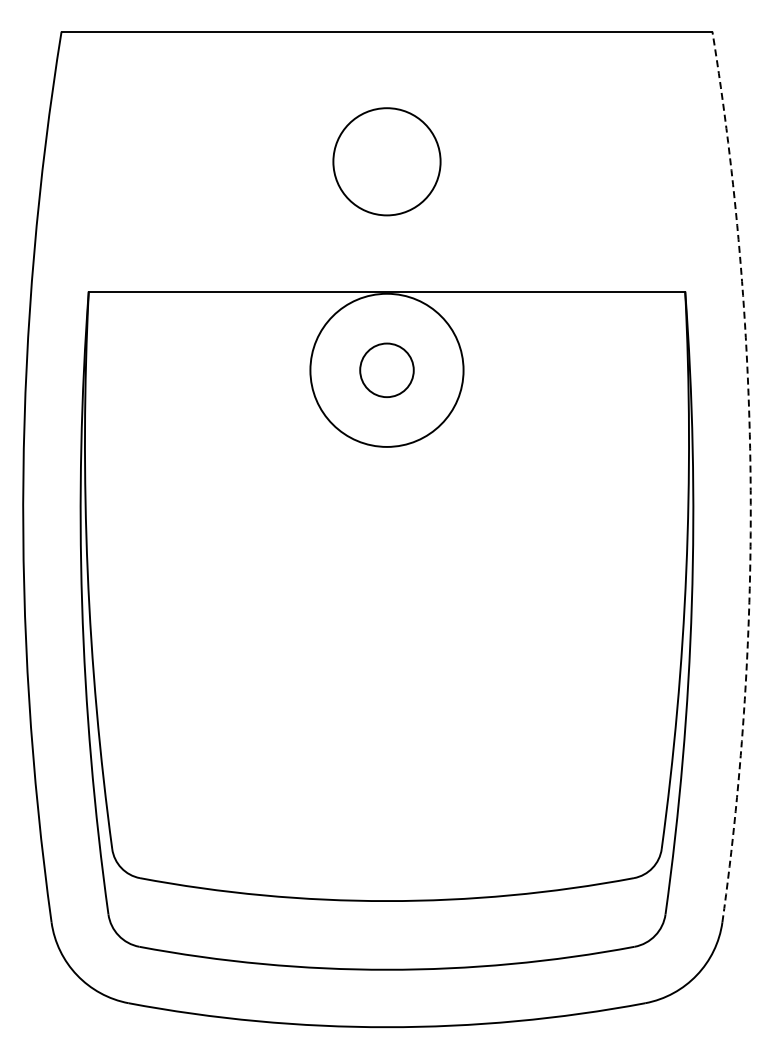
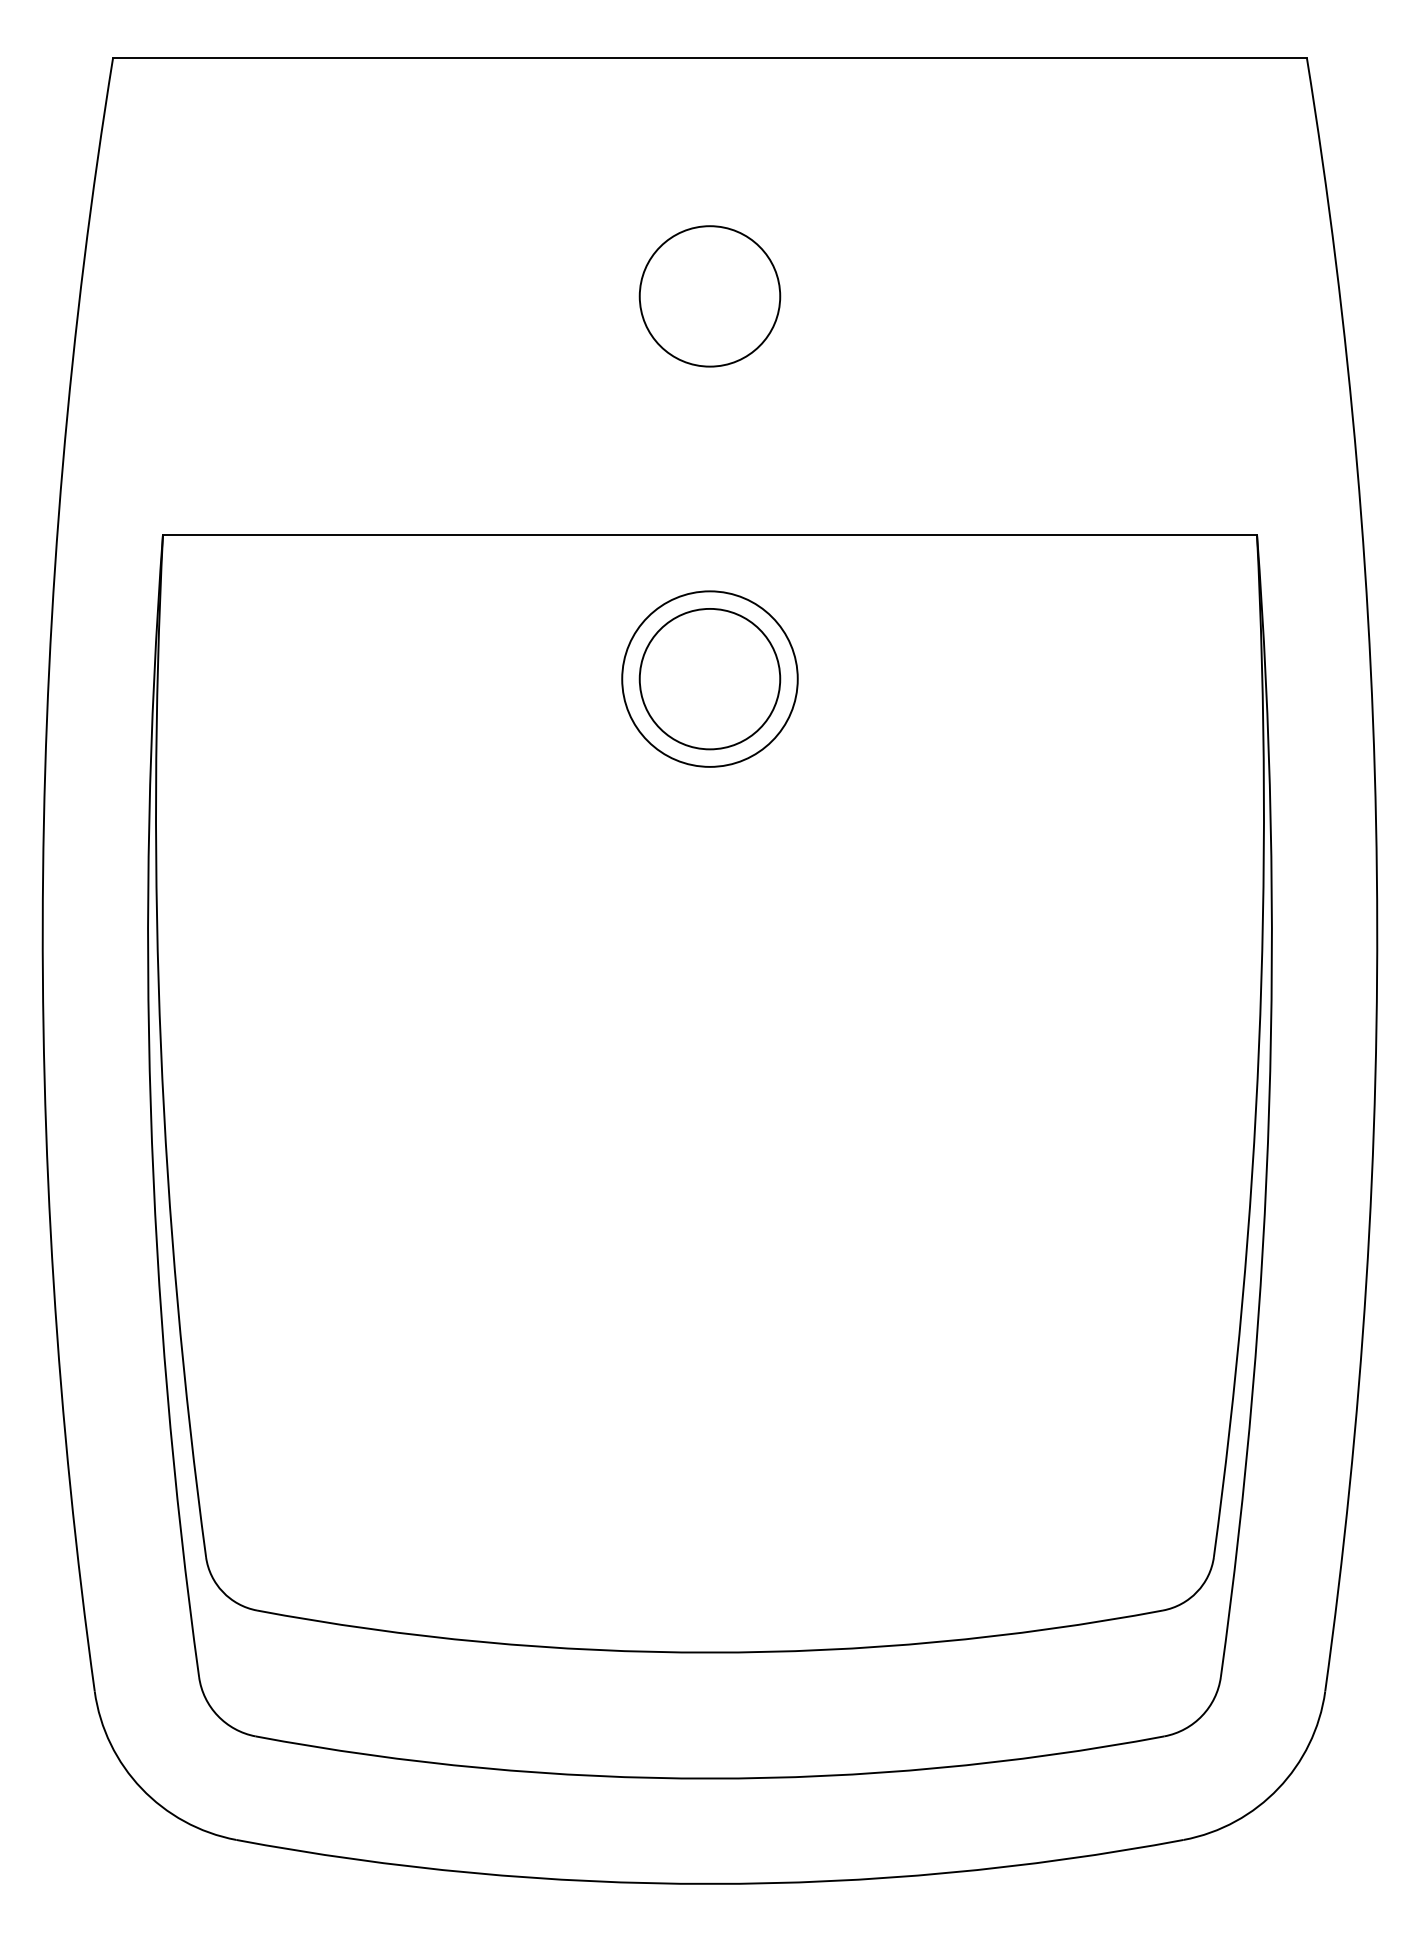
circle: (386, 161) -> (709, 296), size x0.71
circle: (386, 370) -> (709, 679), size x0.62
circle: (386, 370) -> (709, 679), size x1.43
arc: (750, 476) -> (1376, 873), dashed -> solid

